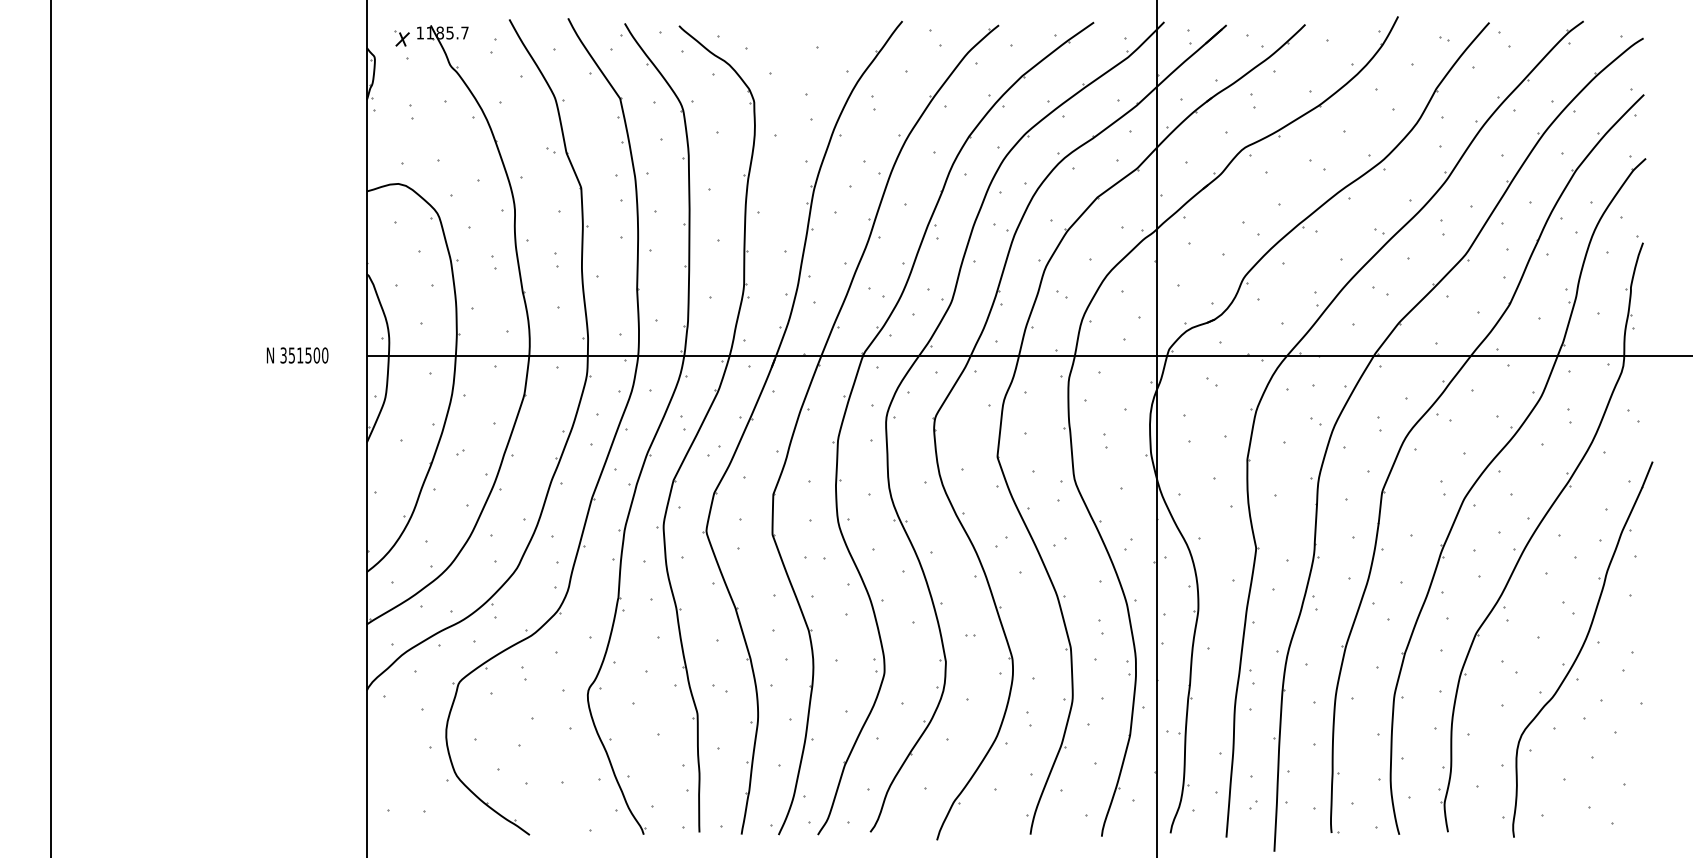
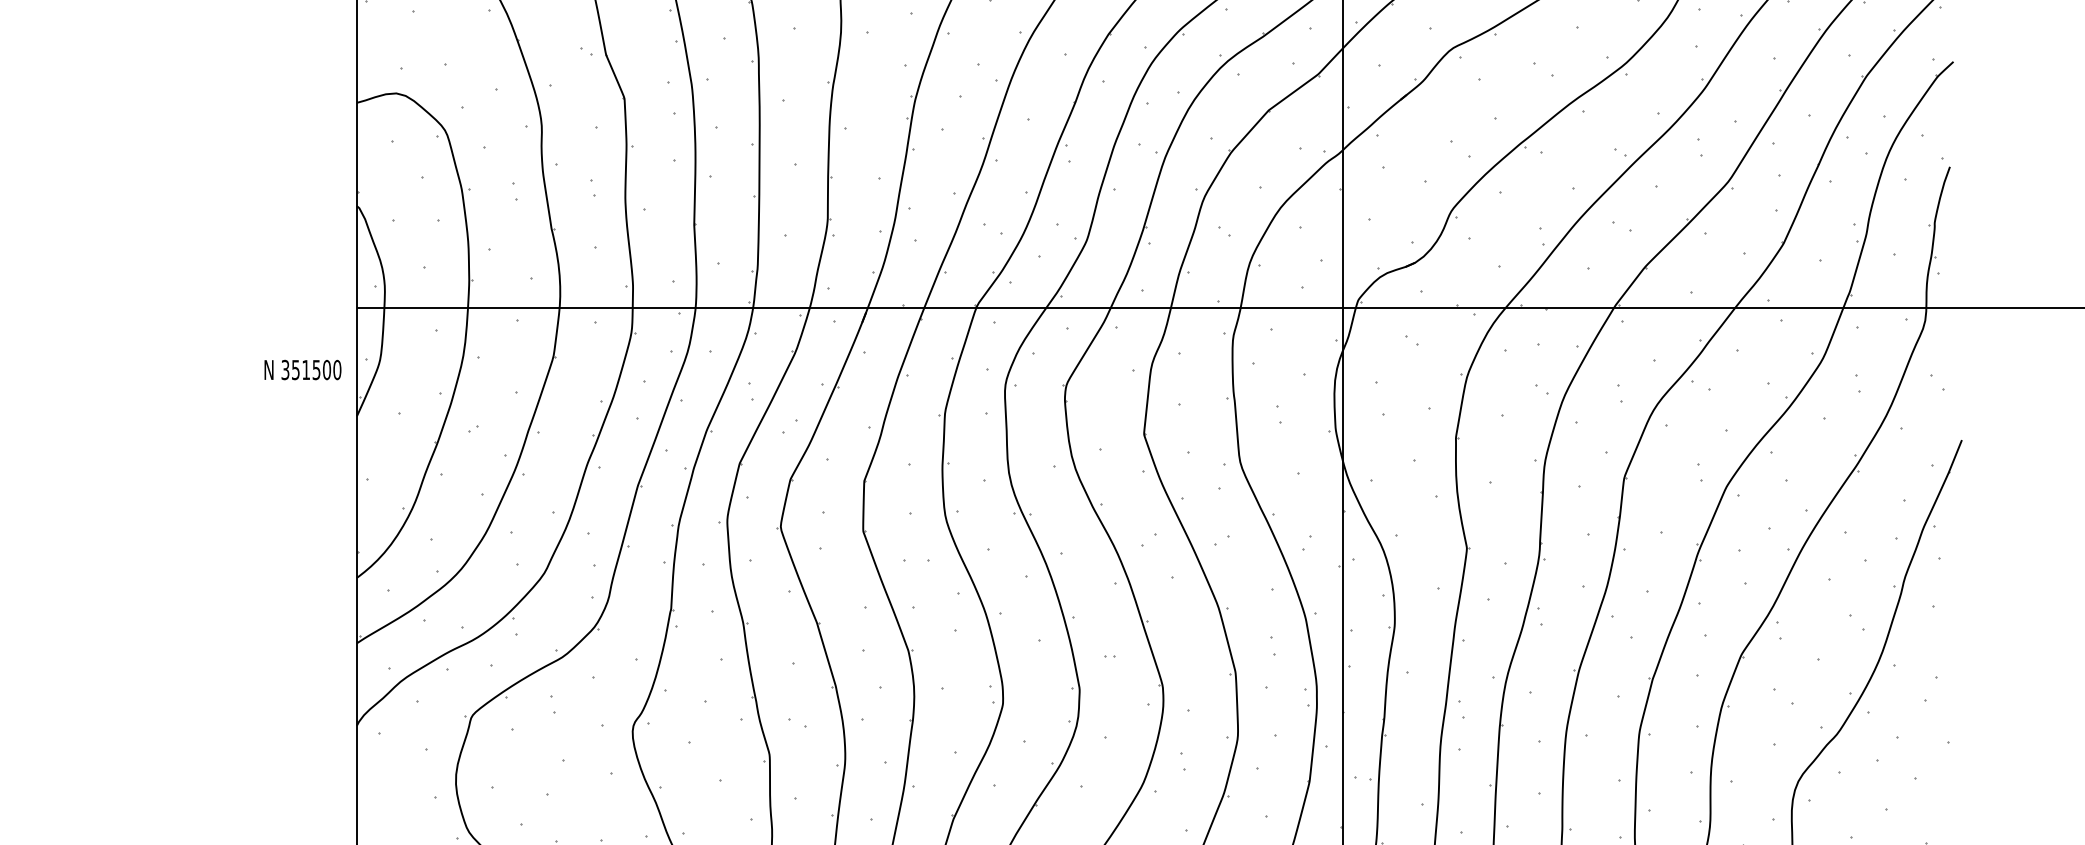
text: (297, 355) -> (302, 370), moved

